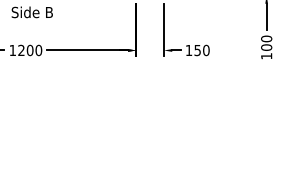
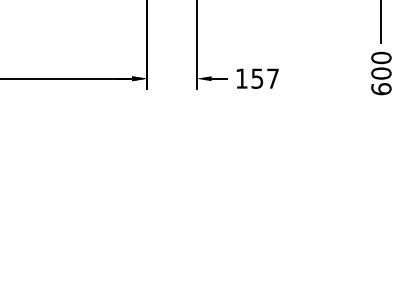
text: (206, 50) -> (273, 78), 150 -> 157
text: (266, 55) -> (381, 87), 100 -> 600

